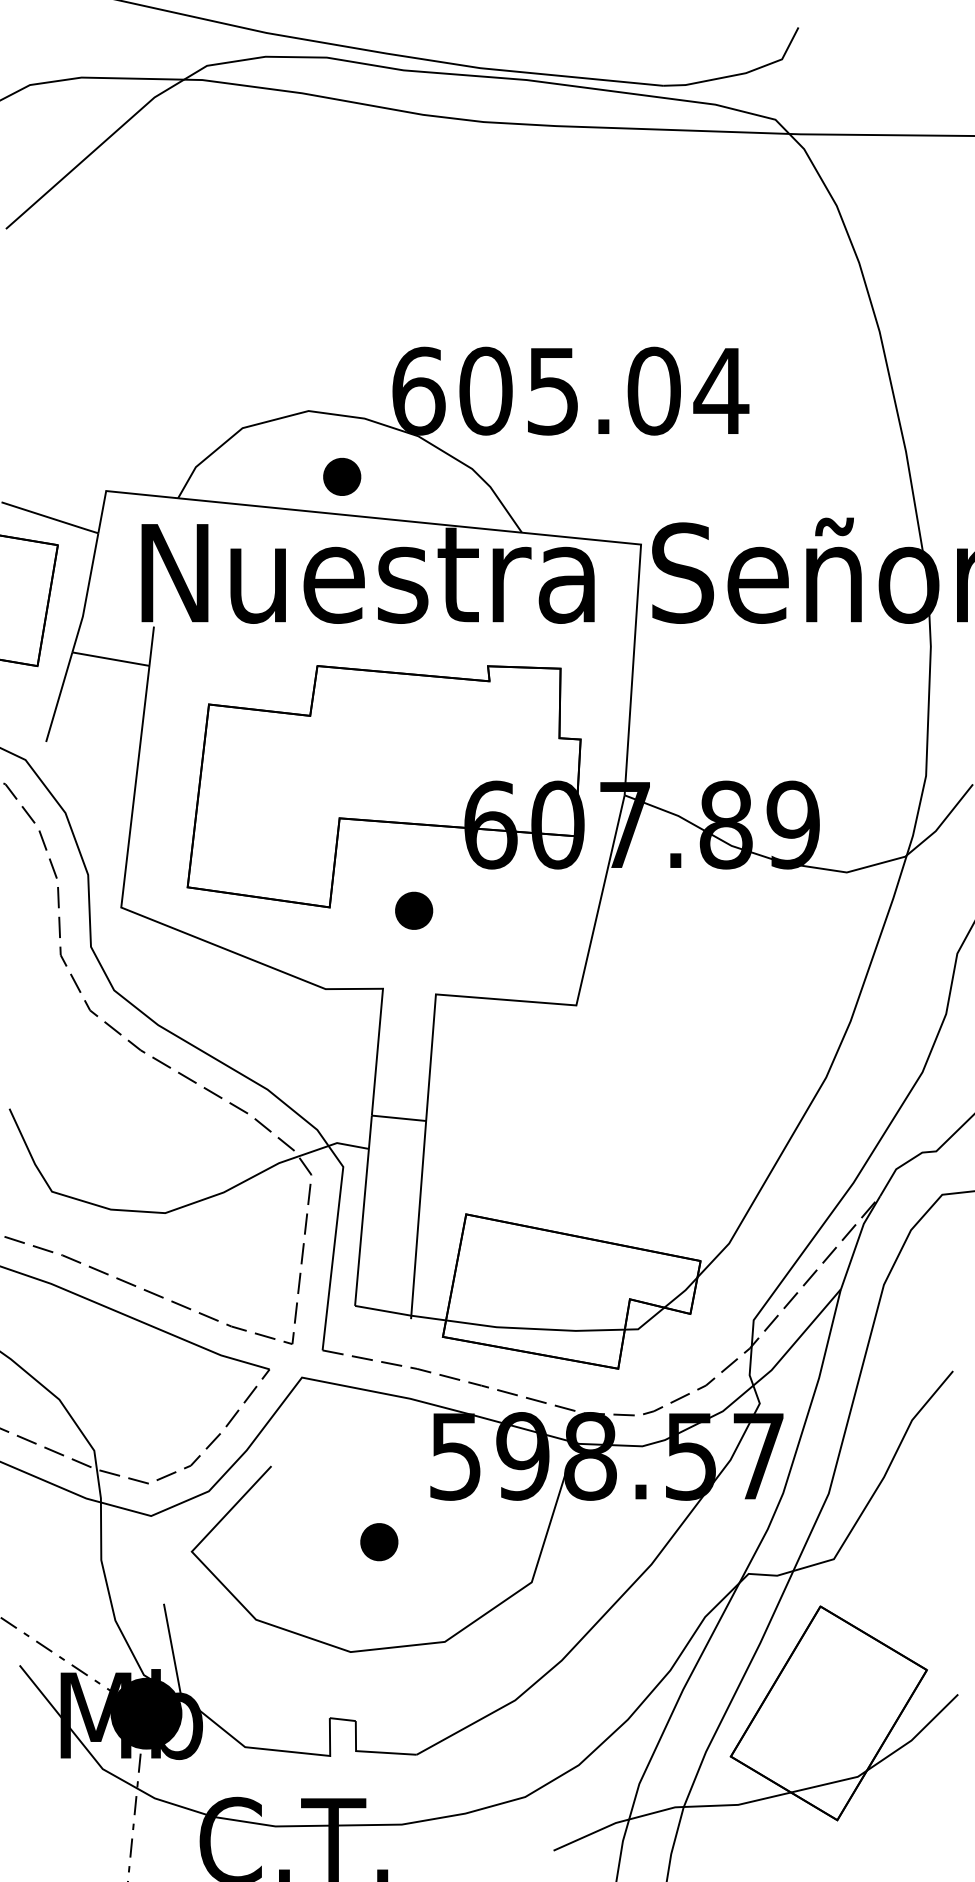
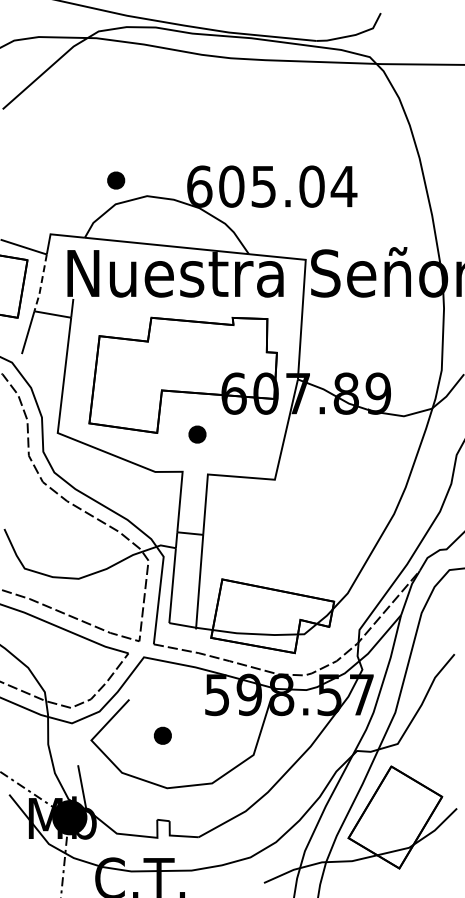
part: (342, 476) -> (116, 180), moved
line: (87, 594) -> (41, 283), solid -> dashed
part: (378, 1541) -> (162, 735), moved

